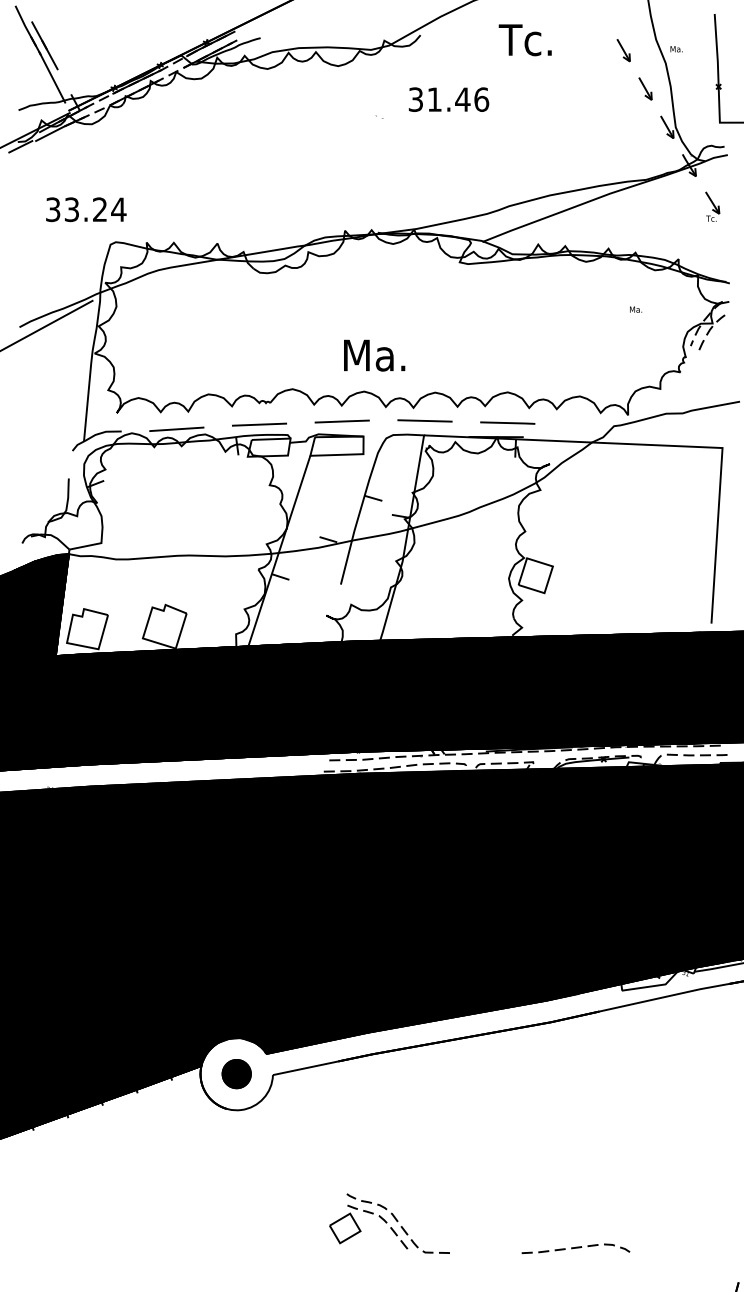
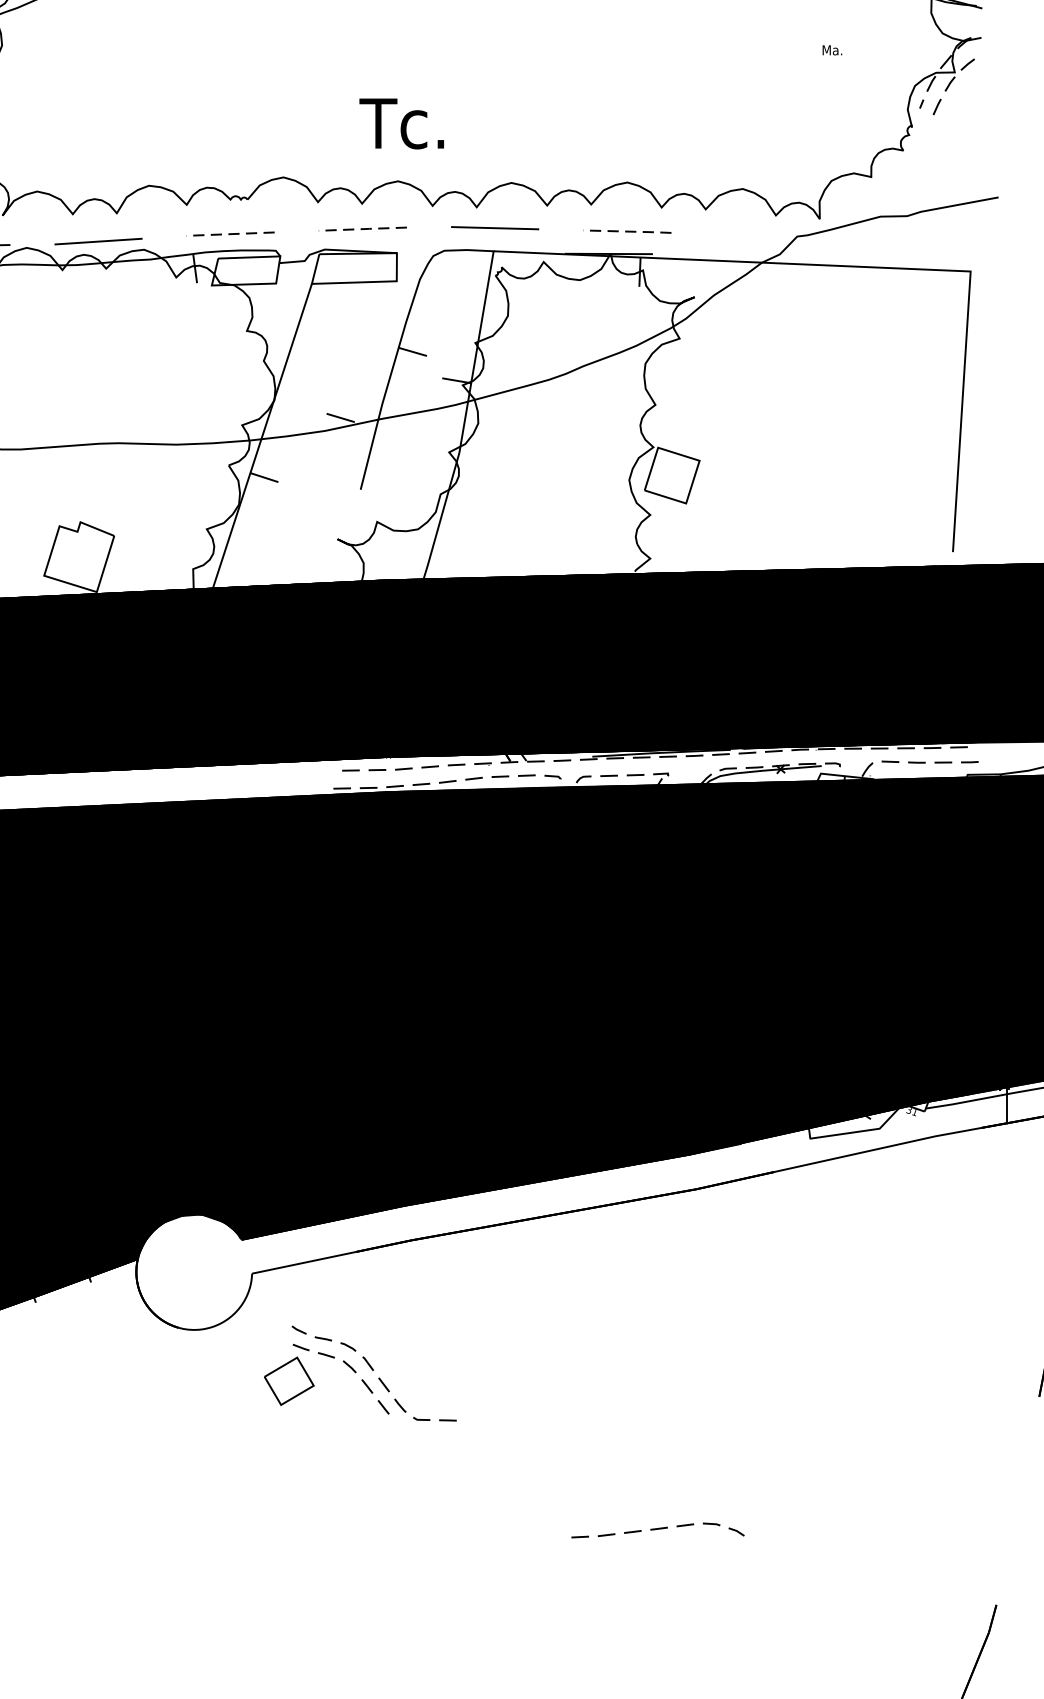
text: (372, 355) -> (411, 123), Ma. -> Tc.
line: (342, 421) -> (363, 229), solid -> dashed
line: (508, 423) -> (628, 232), solid -> dashed
line: (258, 424) -> (229, 233), solid -> dashed
part: (236, 1074) -> (193, 1272), removed
part: (389, 1223) -> (360, 1373), moved
part: (575, 1248) -> (657, 1530), moved

